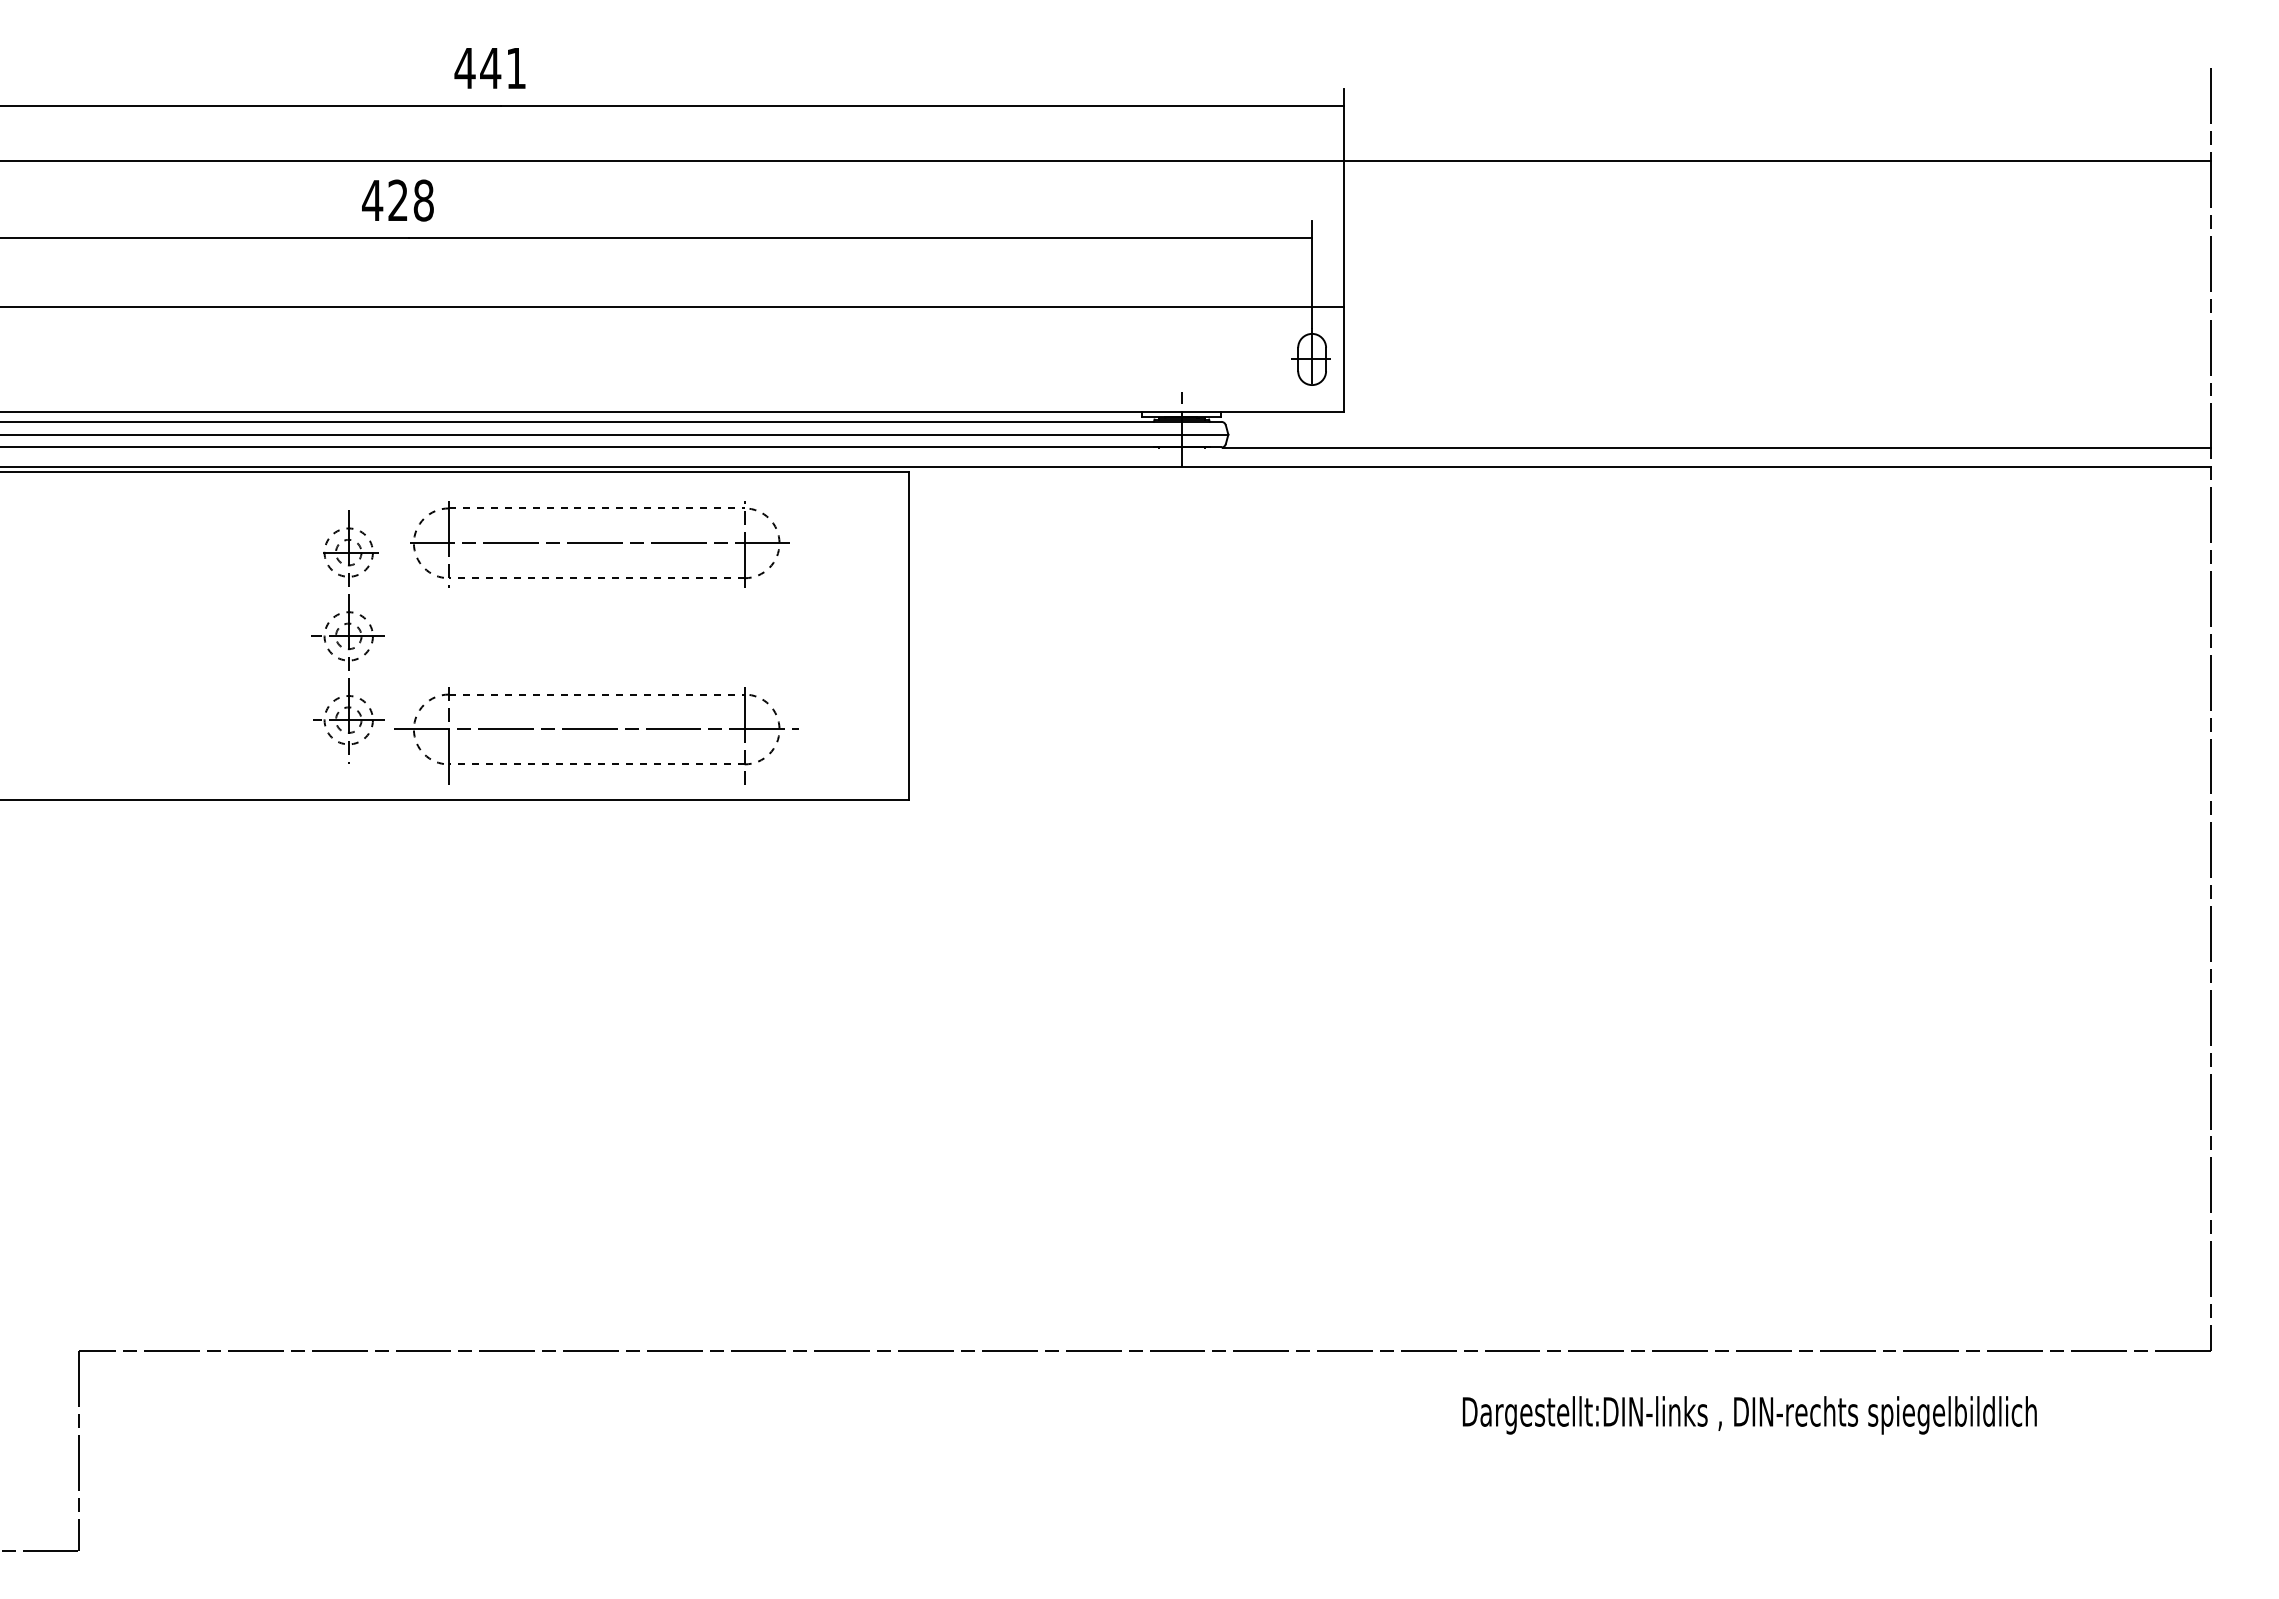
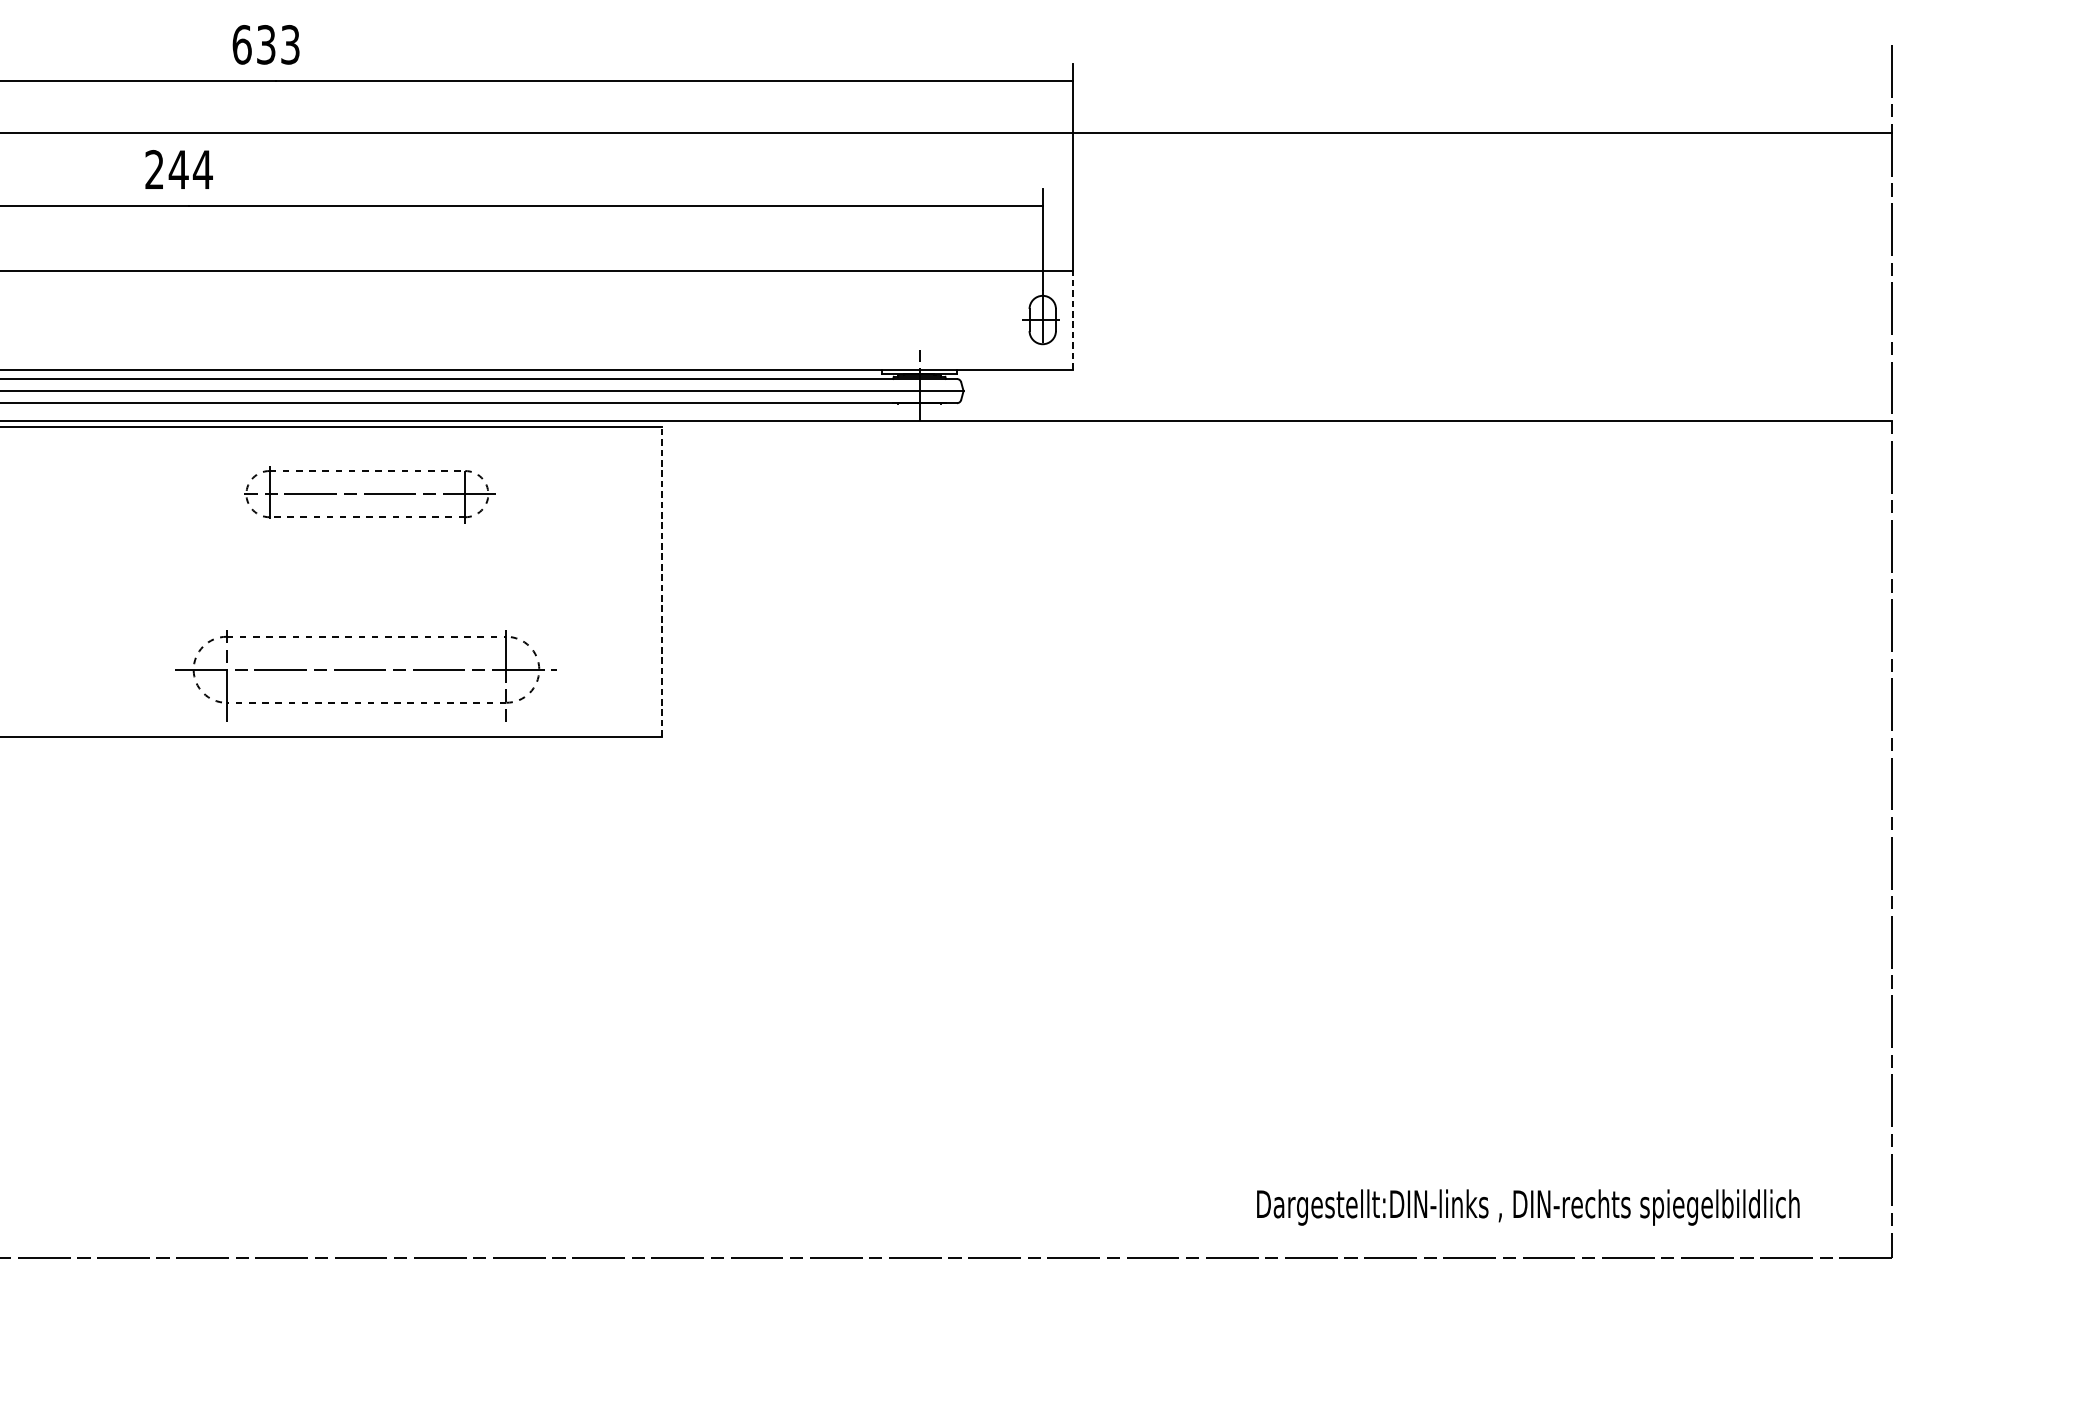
text: (489, 68) -> (265, 44), 441 -> 633
text: (398, 200) -> (179, 169), 428 -> 244
line: (1343, 359) -> (1072, 320), solid -> dashed
line: (1716, 447) -> (1424, 403), removed
part: (599, 544) -> (369, 494), size x0.7
line: (909, 635) -> (662, 580), solid -> dashed
part: (347, 636) -> (130, 581), removed
text: (1749, 1415) -> (1528, 1207), moved

